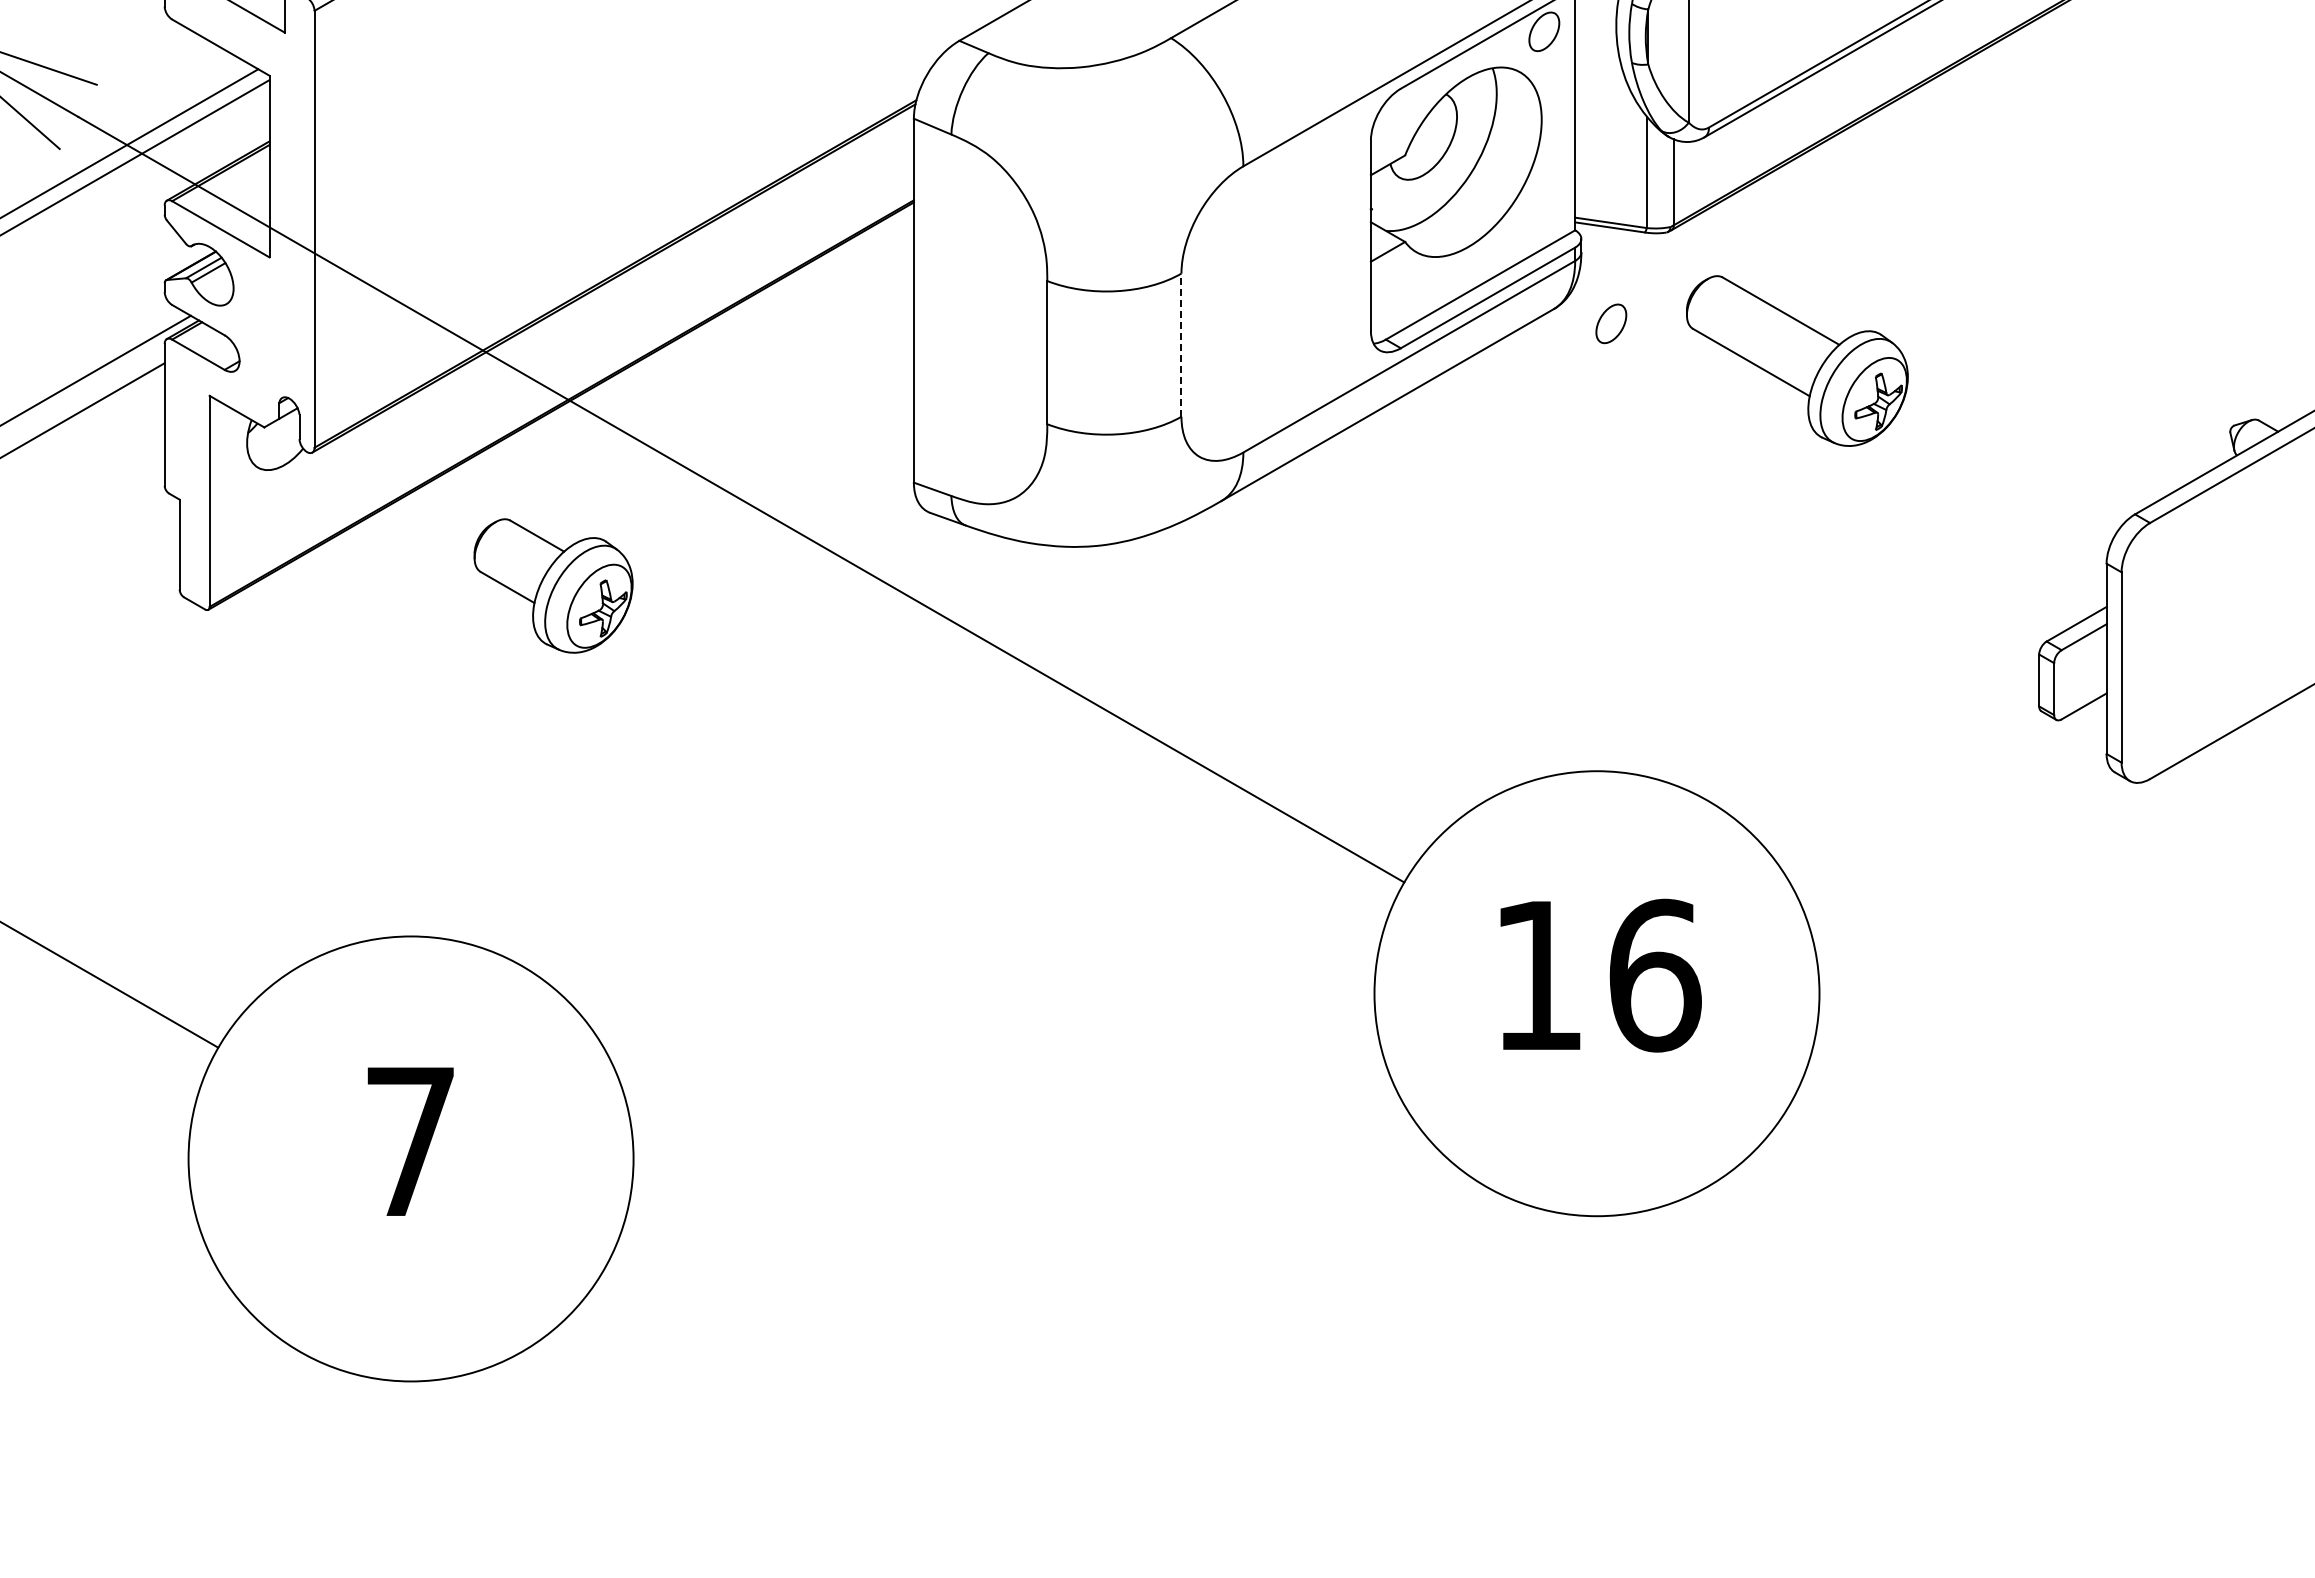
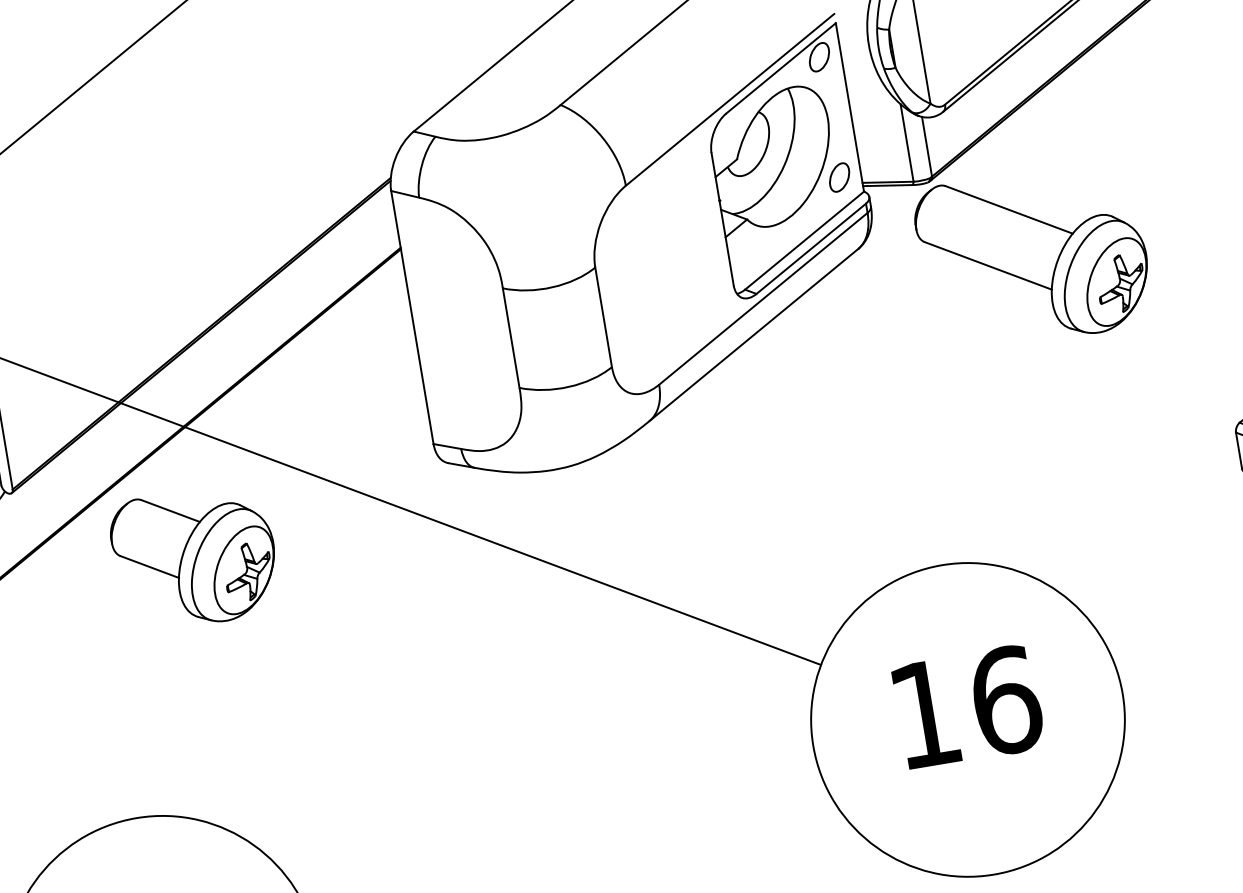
part: (1611, 323) -> (839, 177), moved
line: (1181, 345) -> (603, 317), dashed -> solid
part: (1797, 360) -> (1033, 256), size x1.43
part: (553, 585) -> (194, 557), size x1.43

